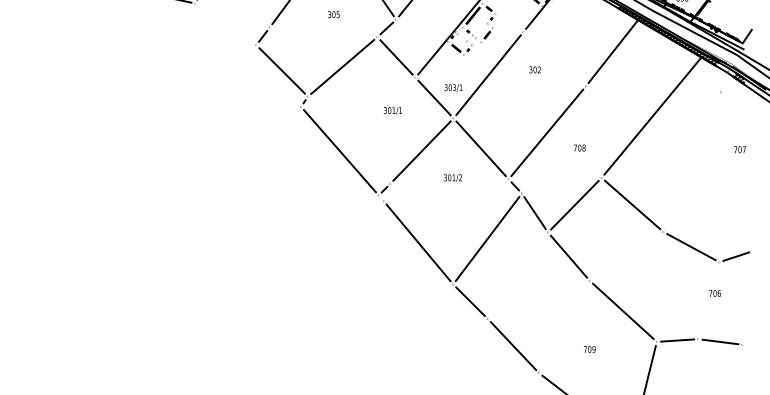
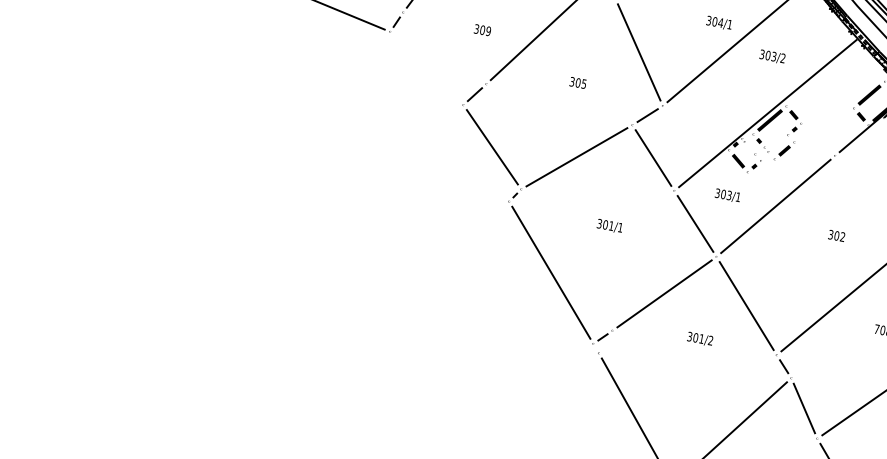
text: (534, 69) -> (836, 235), moved
text: (453, 87) -> (727, 194), moved
text: (392, 110) -> (609, 225), moved

